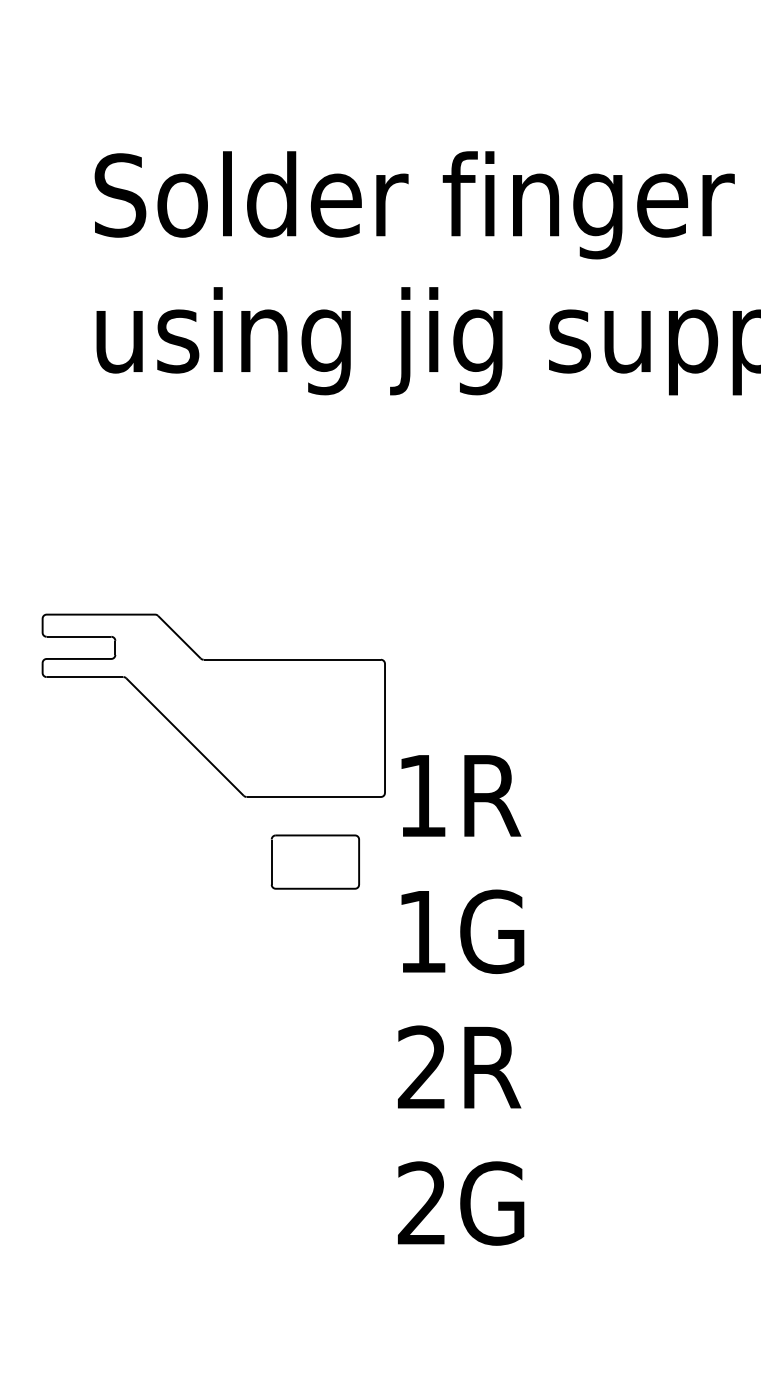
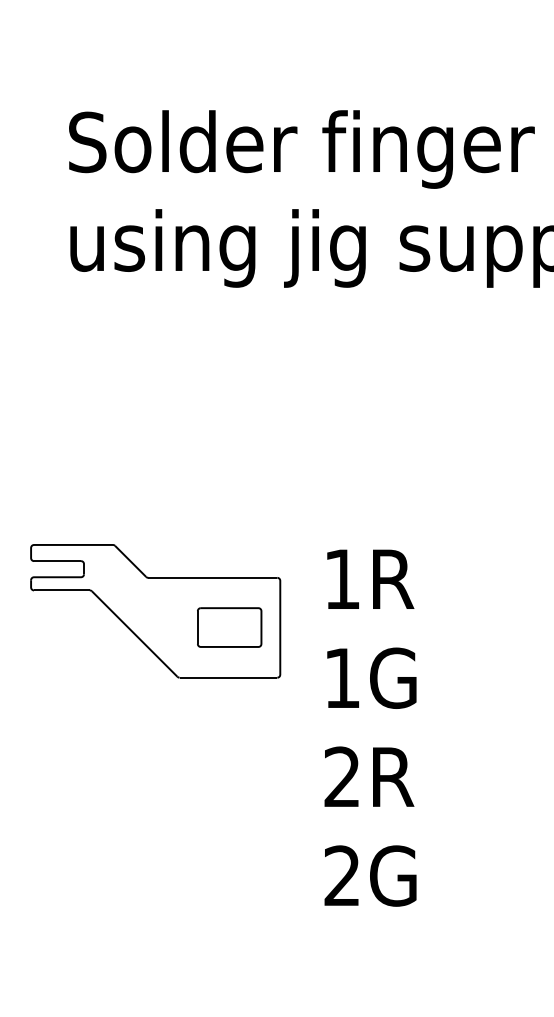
part: (213, 705) -> (155, 611), moved
text: (461, 1000) -> (370, 728), moved

